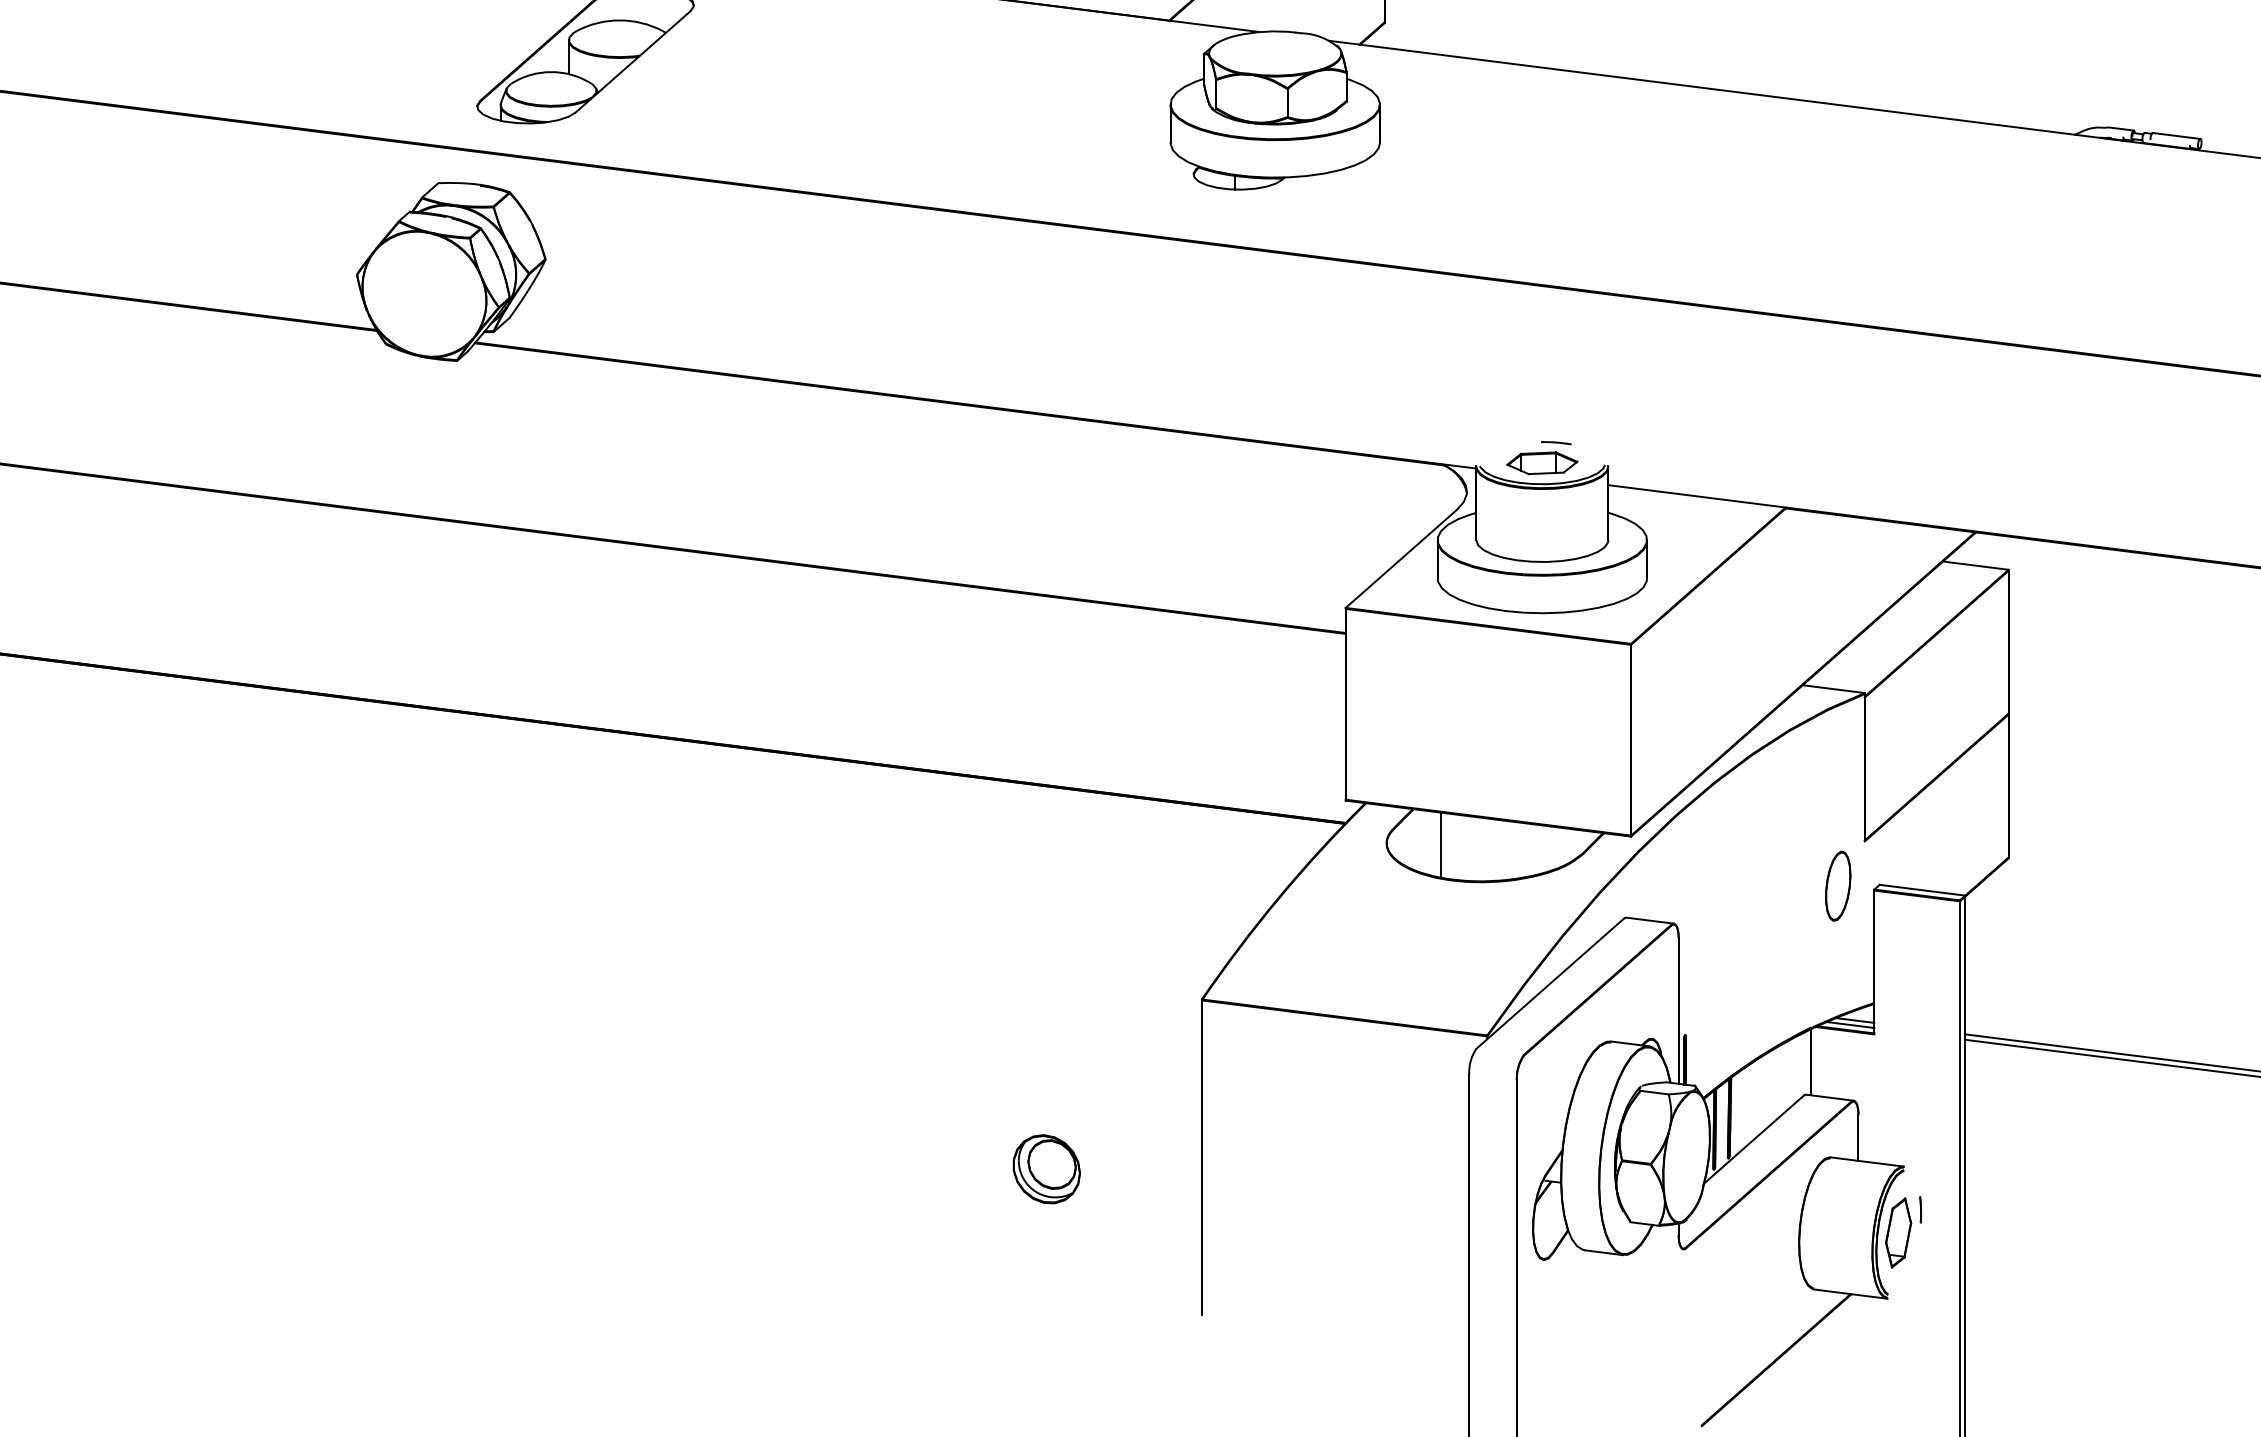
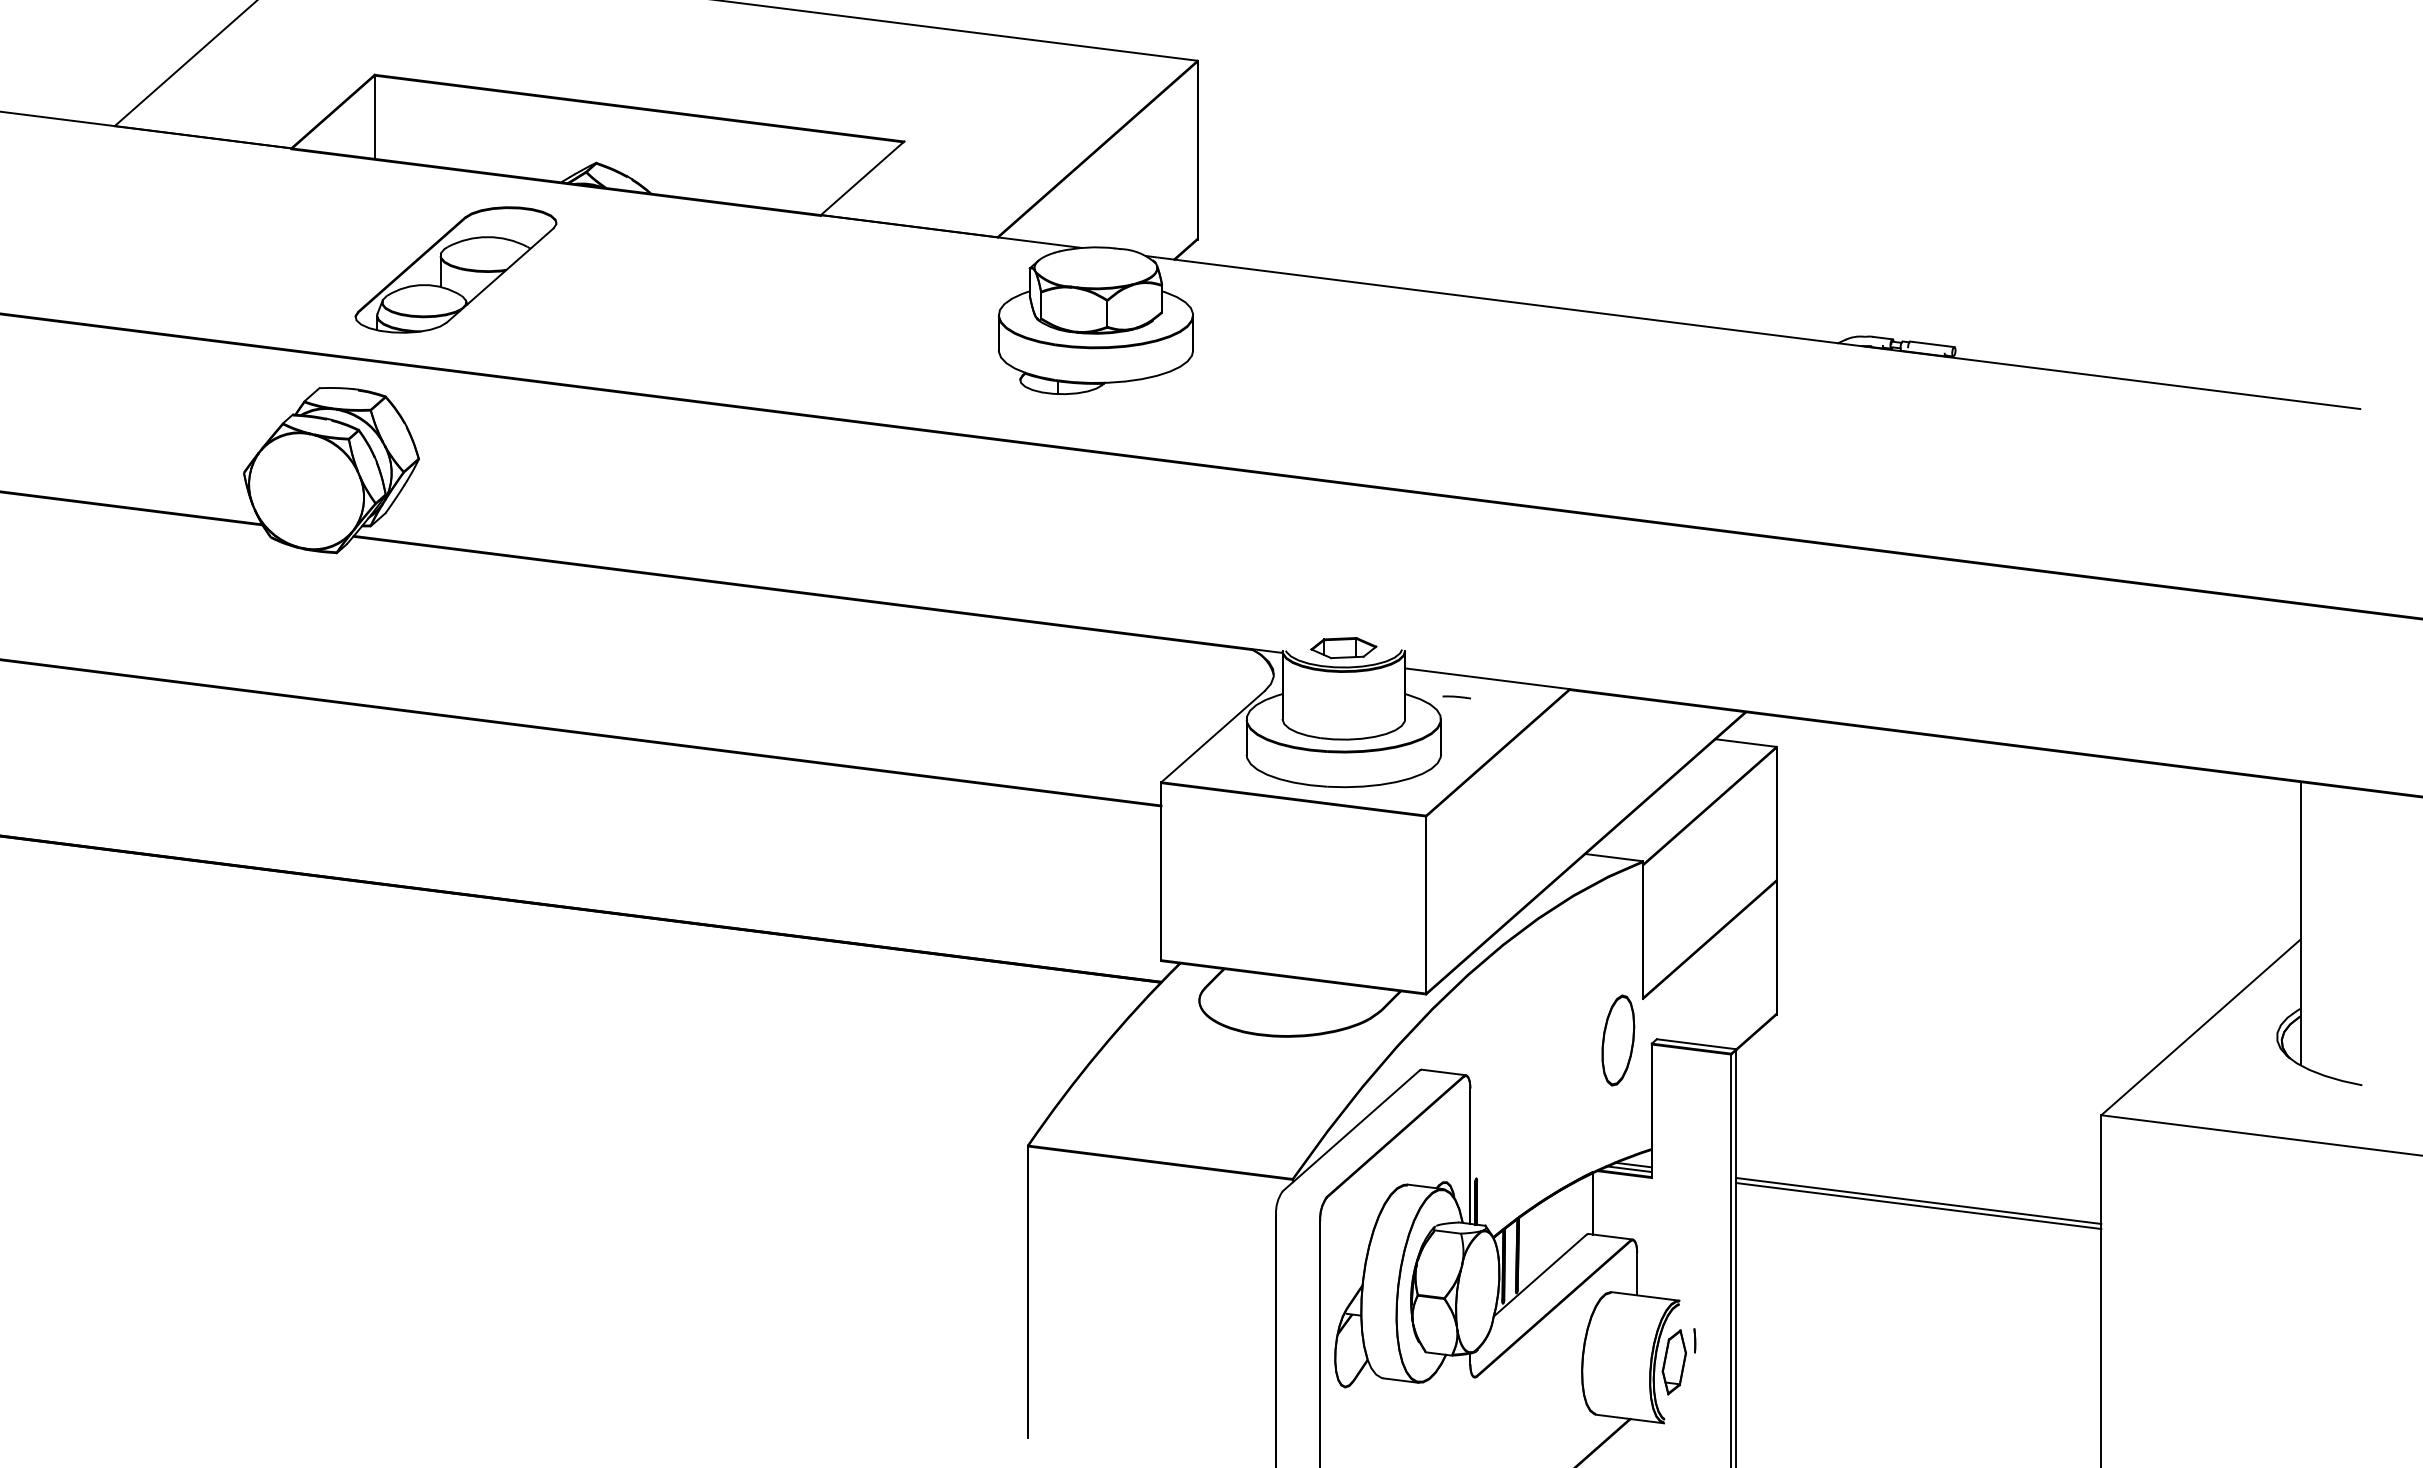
line: (1555, 443) -> (1456, 697), moved
line: (1440, 845) -> (1249, 1002), removed
part: (1838, 886) -> (1618, 1040), size x1.4
part: (1046, 1168) -> (883, 1302), removed

